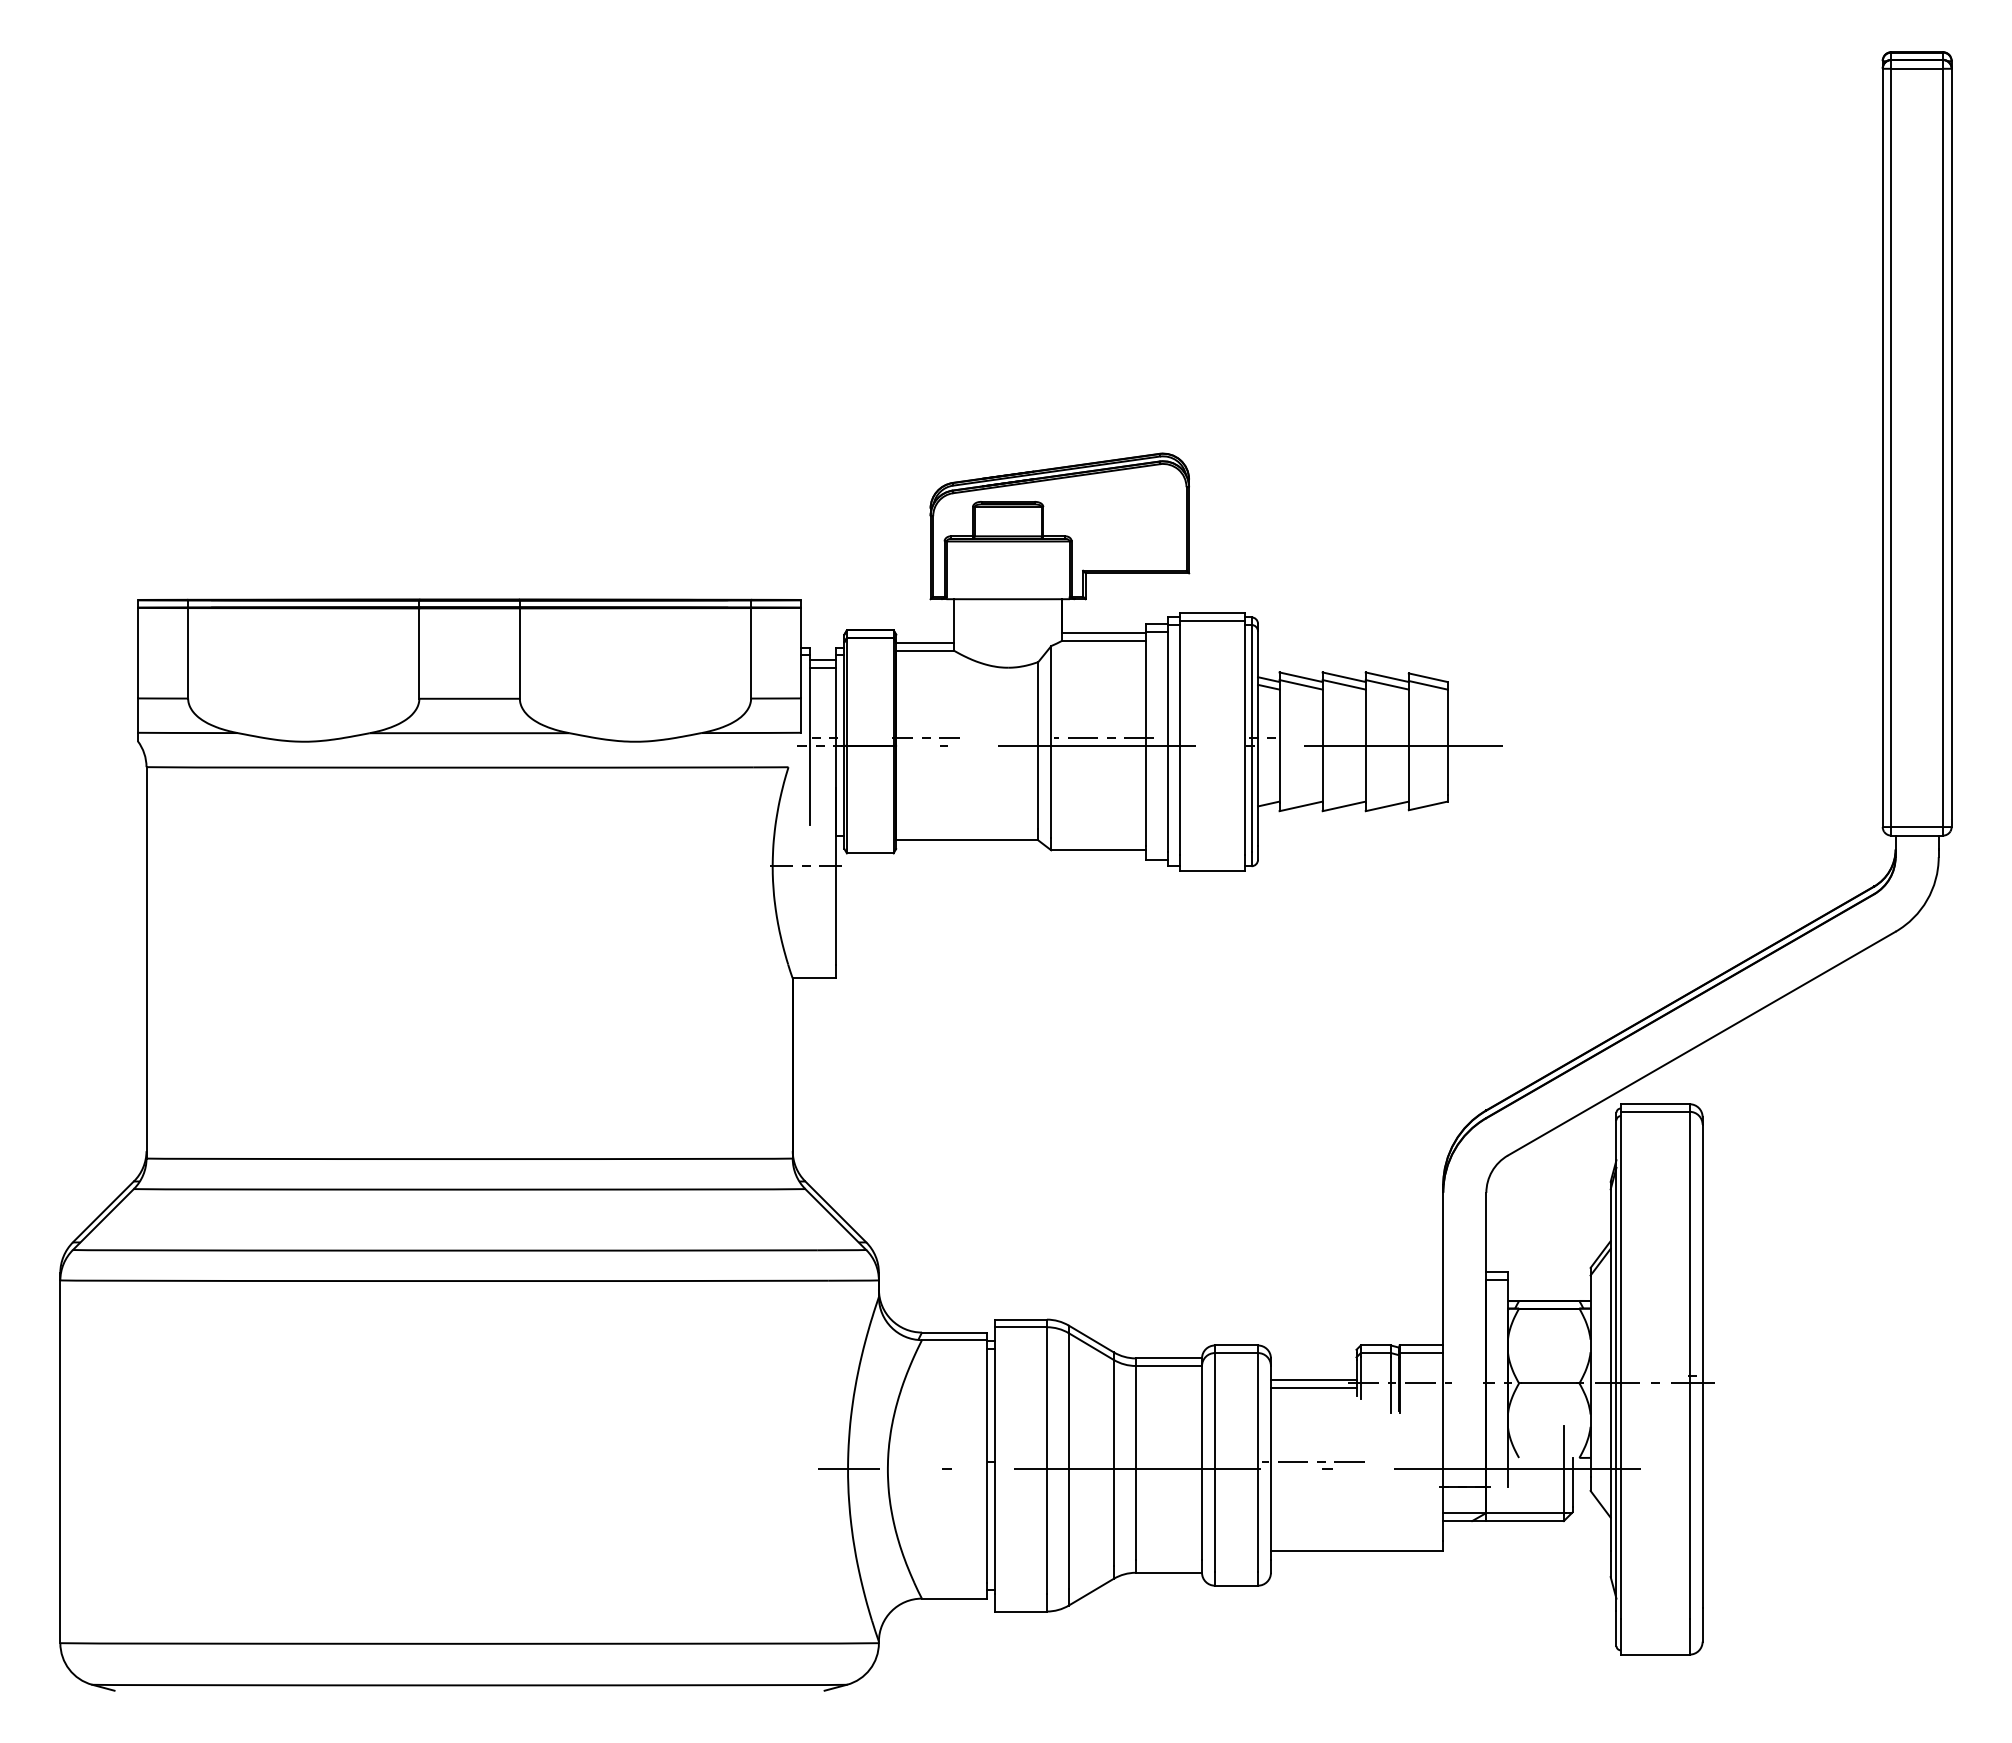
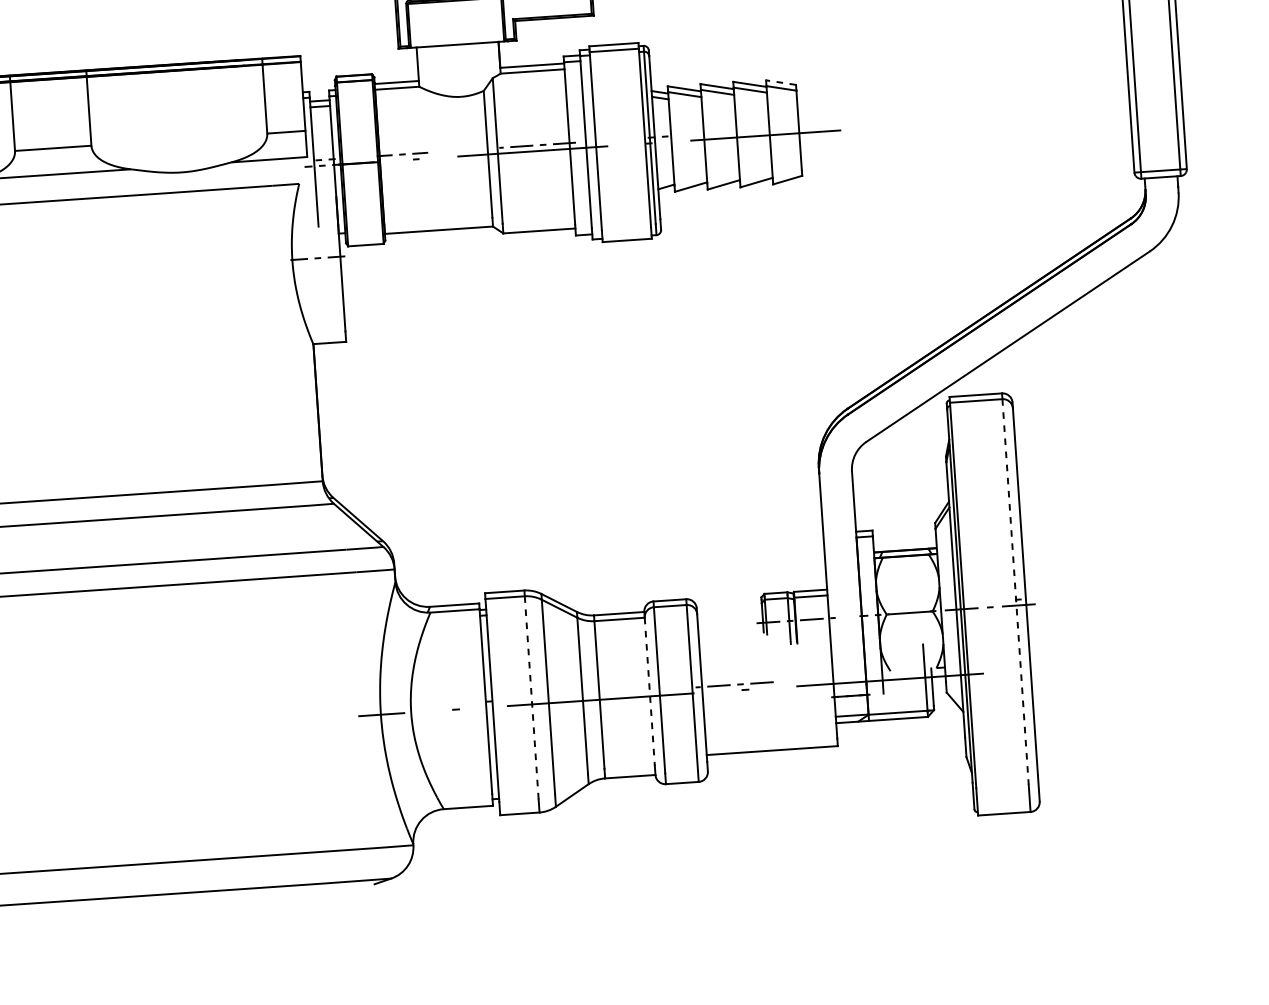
line: (1428, 677) -> (781, 82), solid -> dashed
line: (1689, 1365) -> (1015, 592), solid -> dashed
line: (1313, 1379) -> (730, 622), removed
line: (1313, 1387) -> (730, 628), removed
line: (1046, 1460) -> (531, 697), solid -> dashed
line: (1202, 1463) -> (650, 691), solid -> dashed

